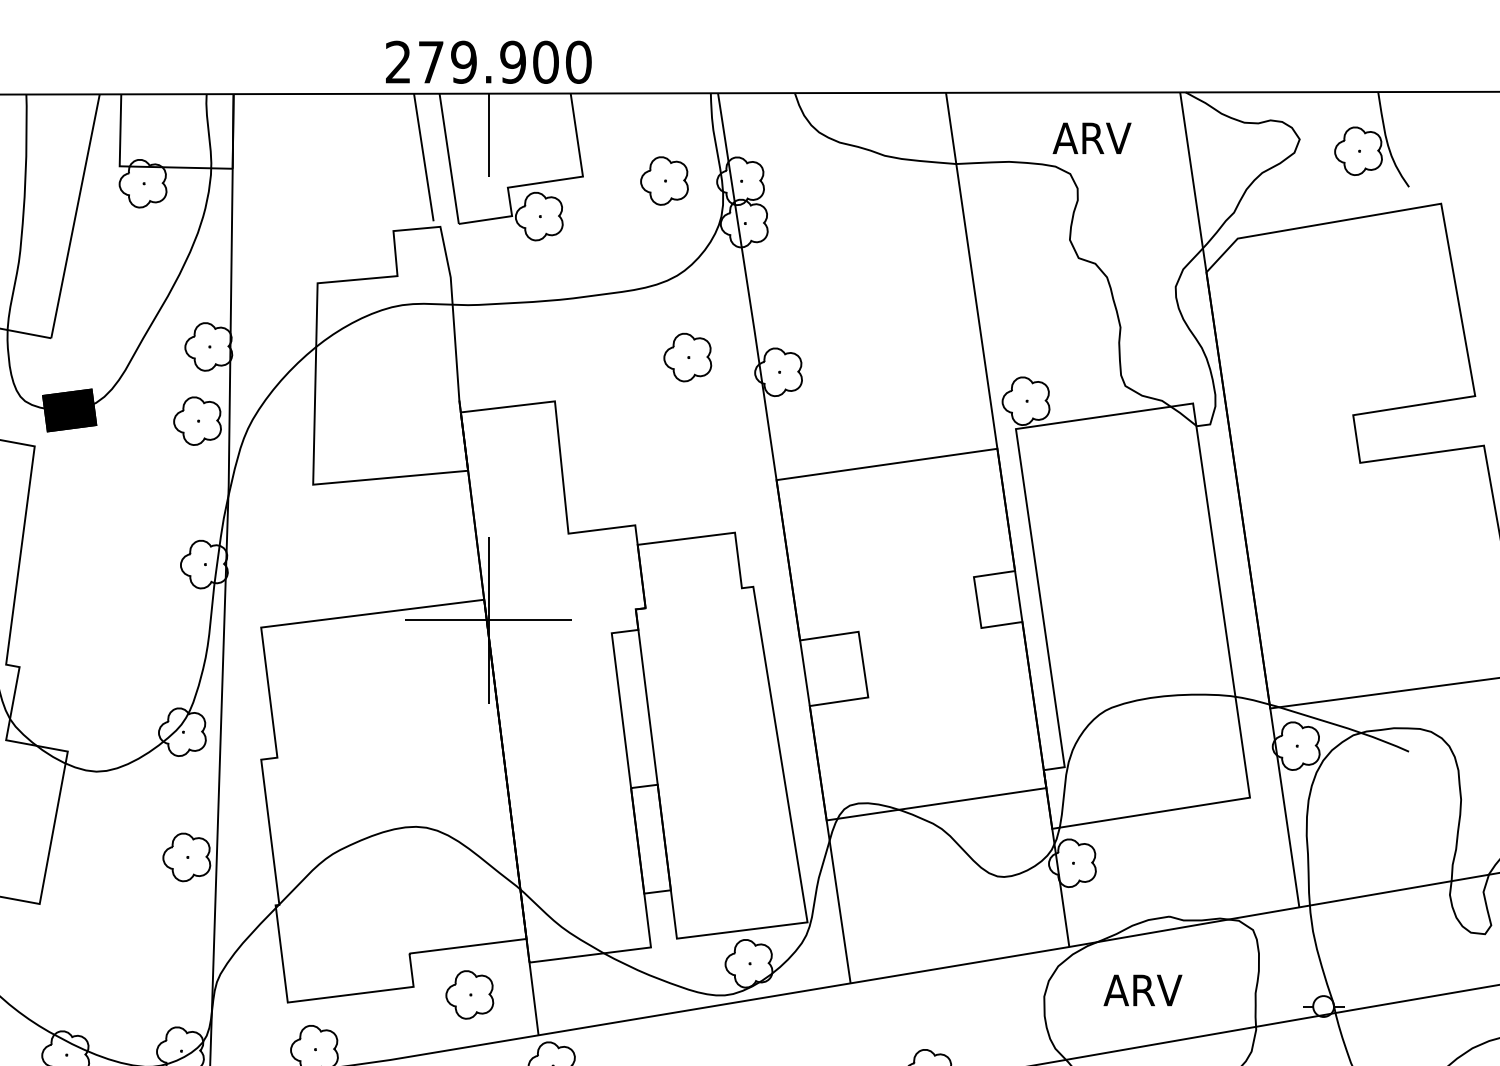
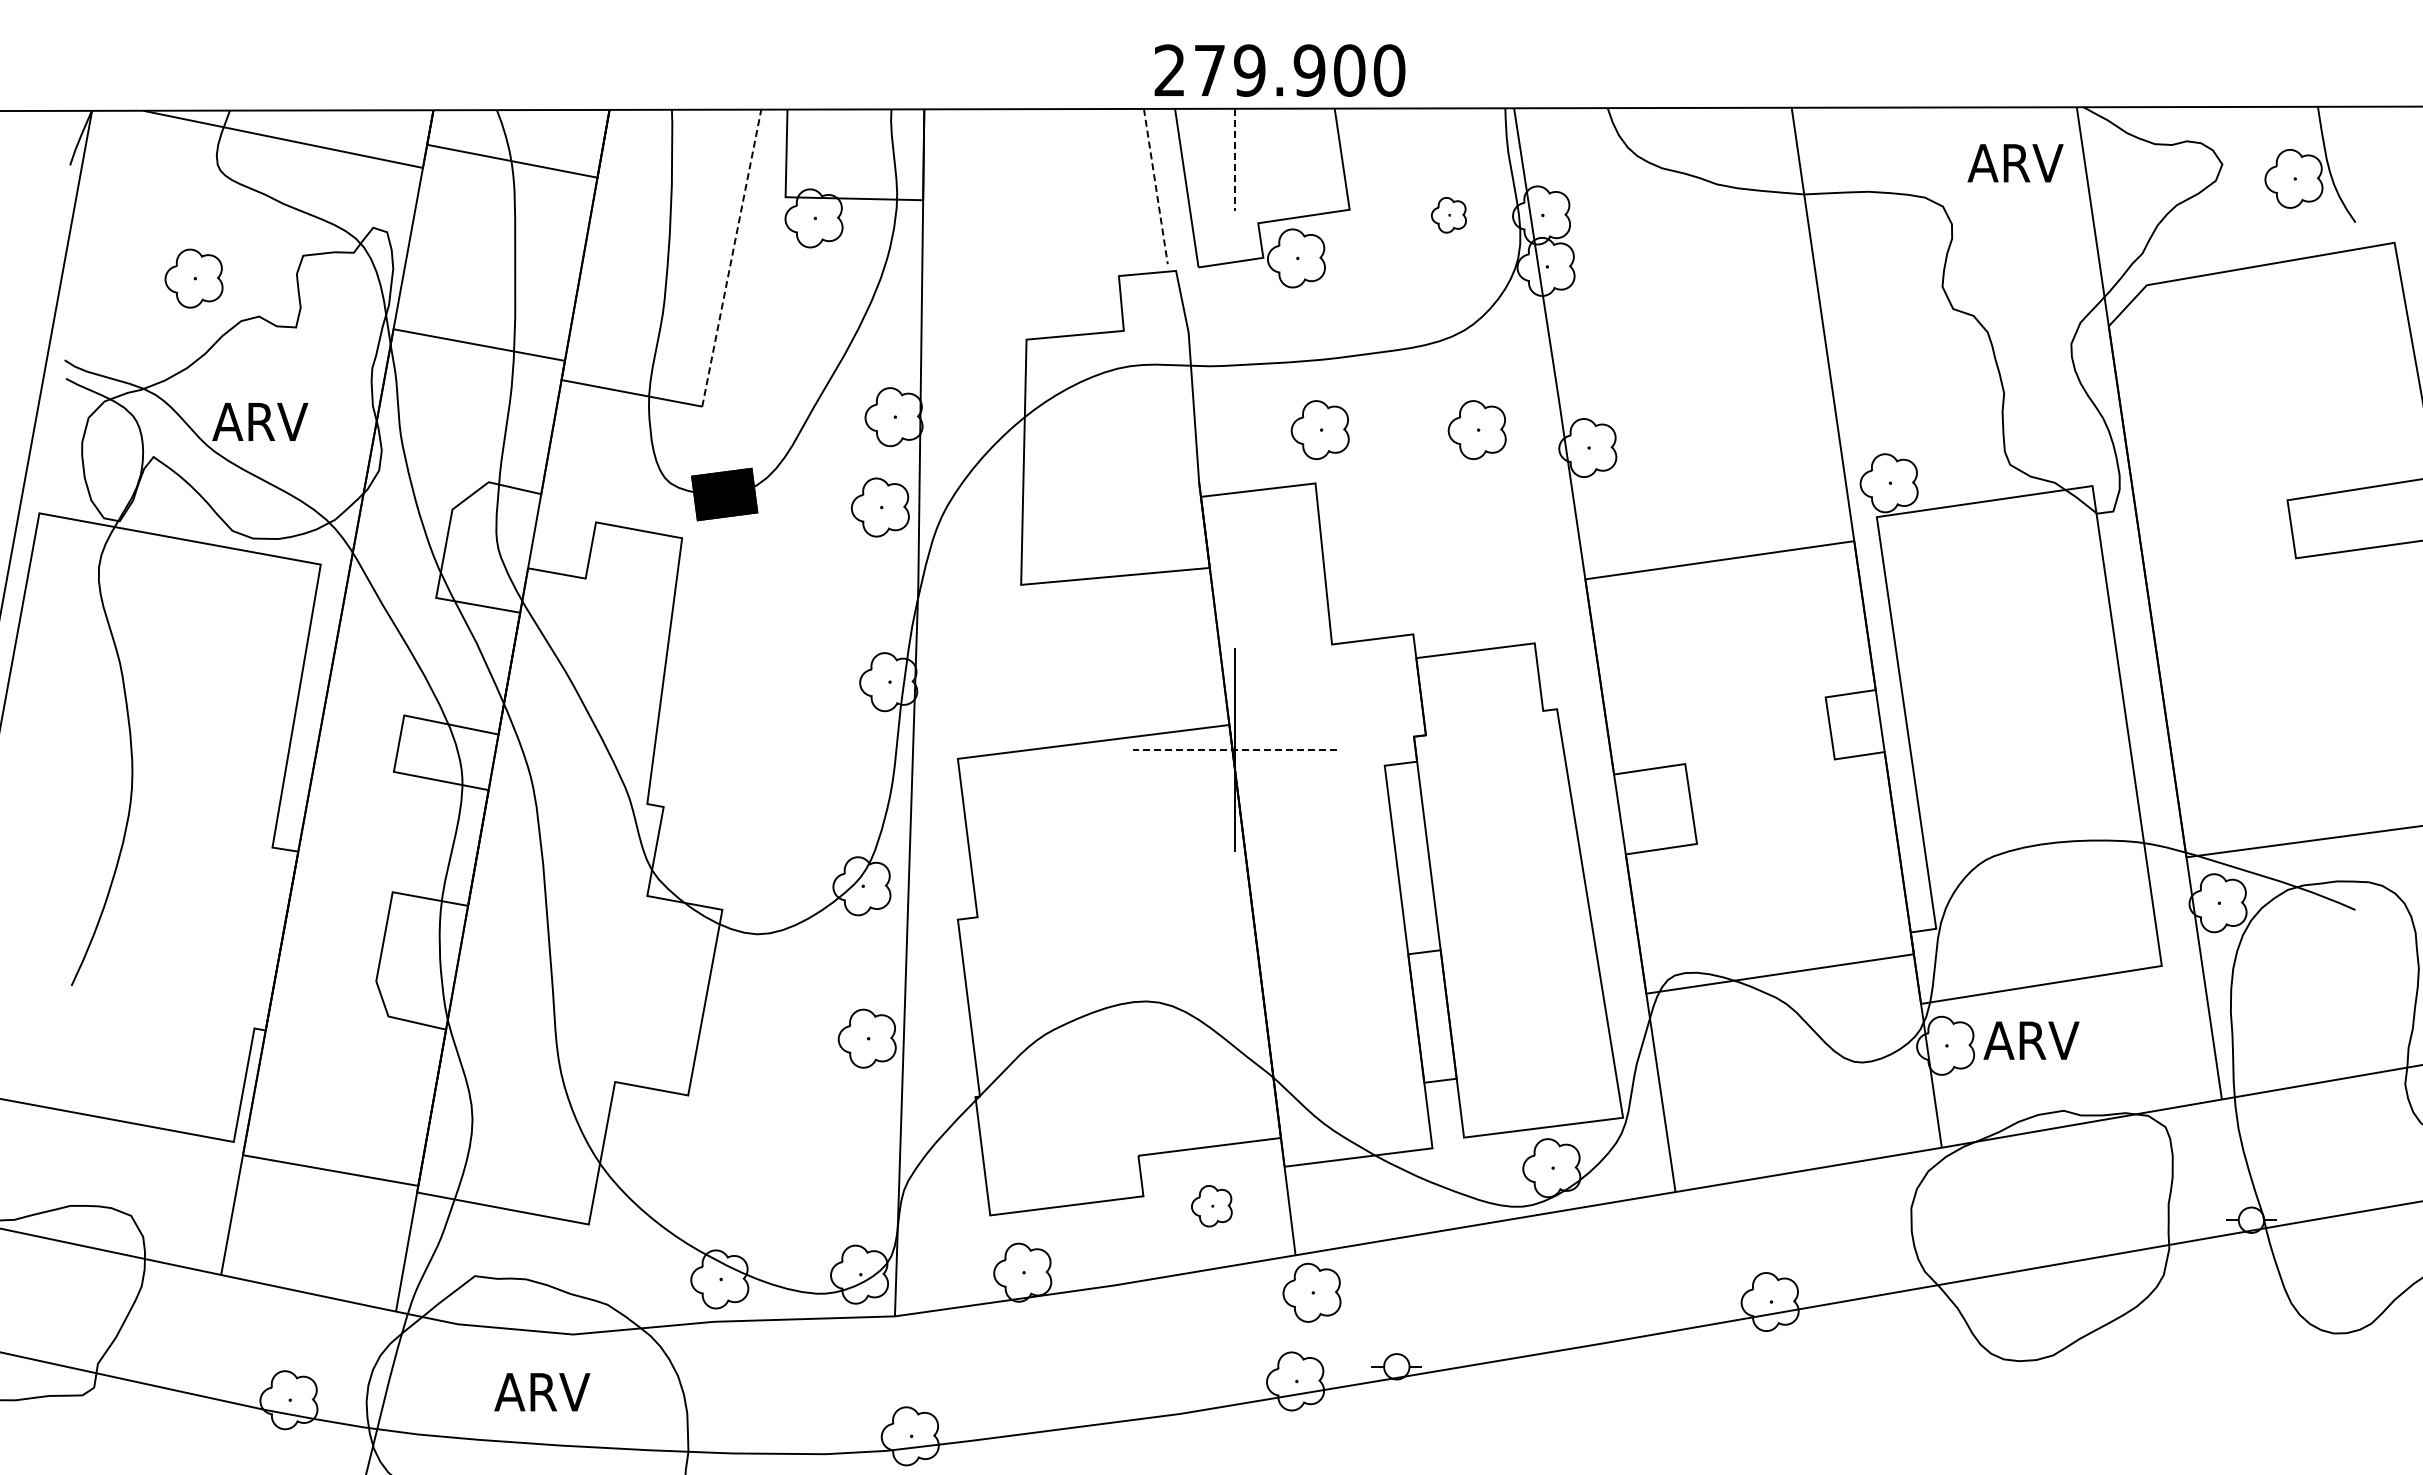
text: (488, 62) -> (1279, 70), moved
line: (488, 135) -> (1234, 159), solid -> dashed
text: (1092, 138) -> (2015, 163), moved
line: (423, 157) -> (1155, 186), solid -> dashed
part: (664, 181) -> (1448, 215), size x0.6
line: (75, 215) -> (731, 257), solid -> dashed
part: (558, 357) -> (1319, 430), added
line: (488, 619) -> (1234, 749), solid -> dashed
text: (1142, 990) -> (2031, 1040), moved
part: (469, 995) -> (1211, 1206), size x0.7

